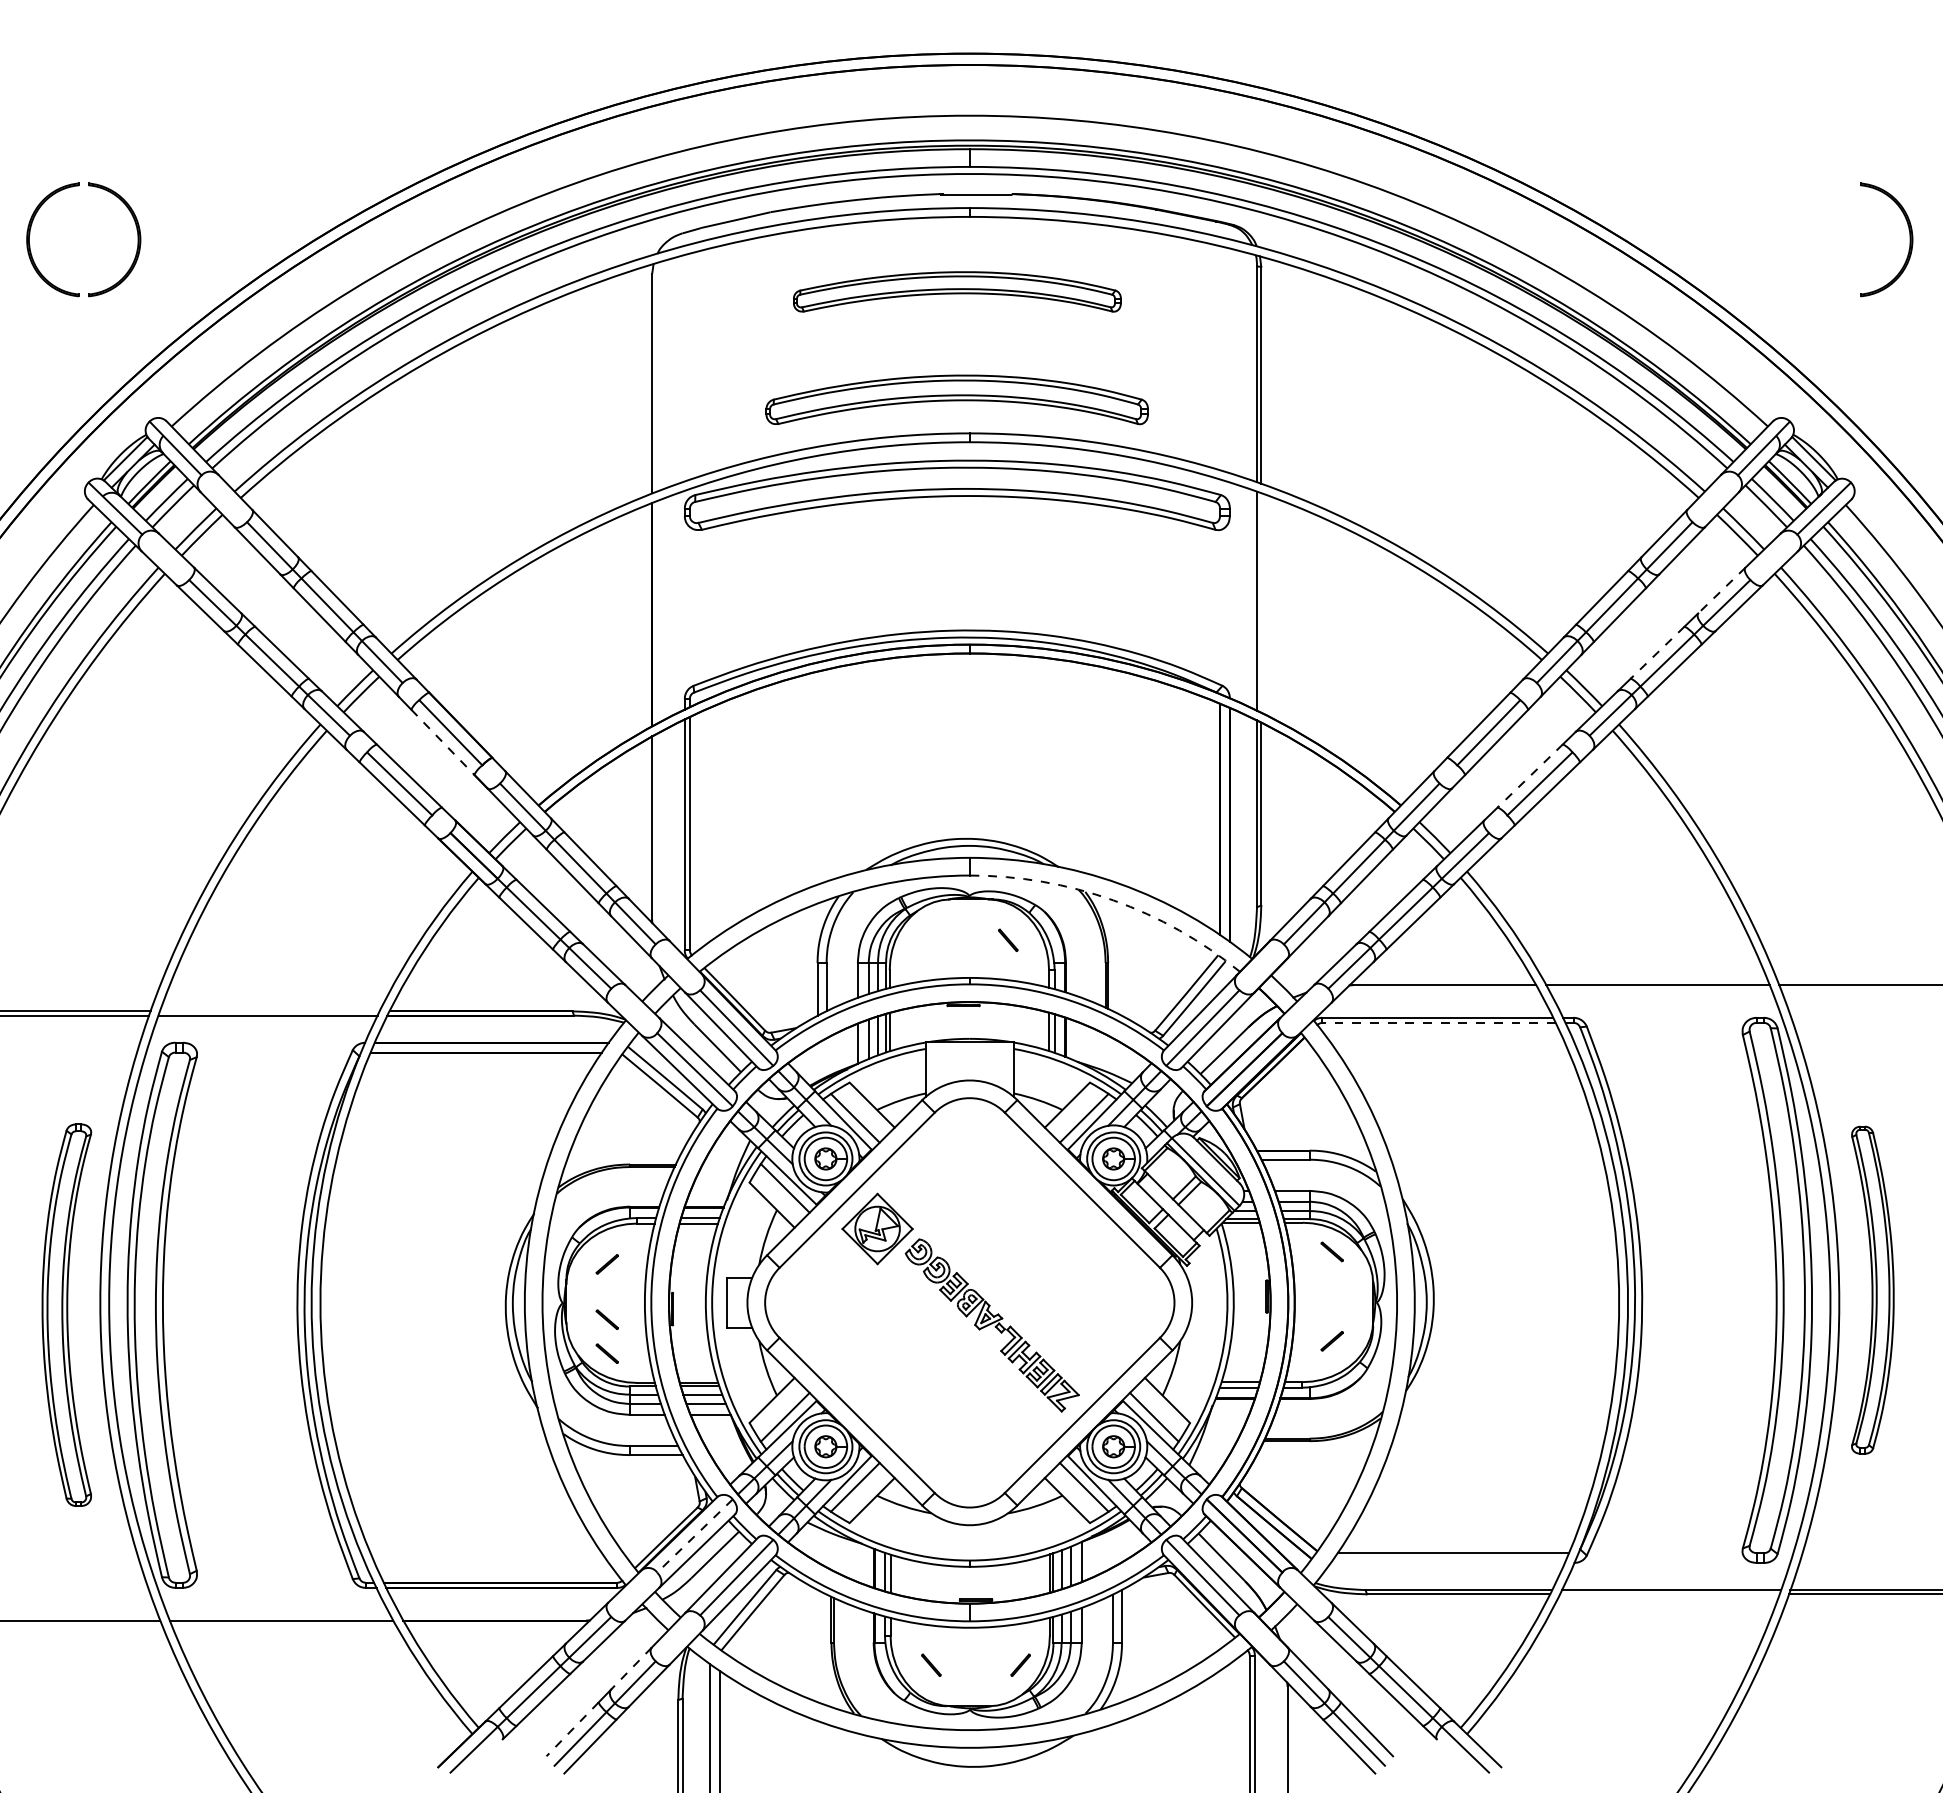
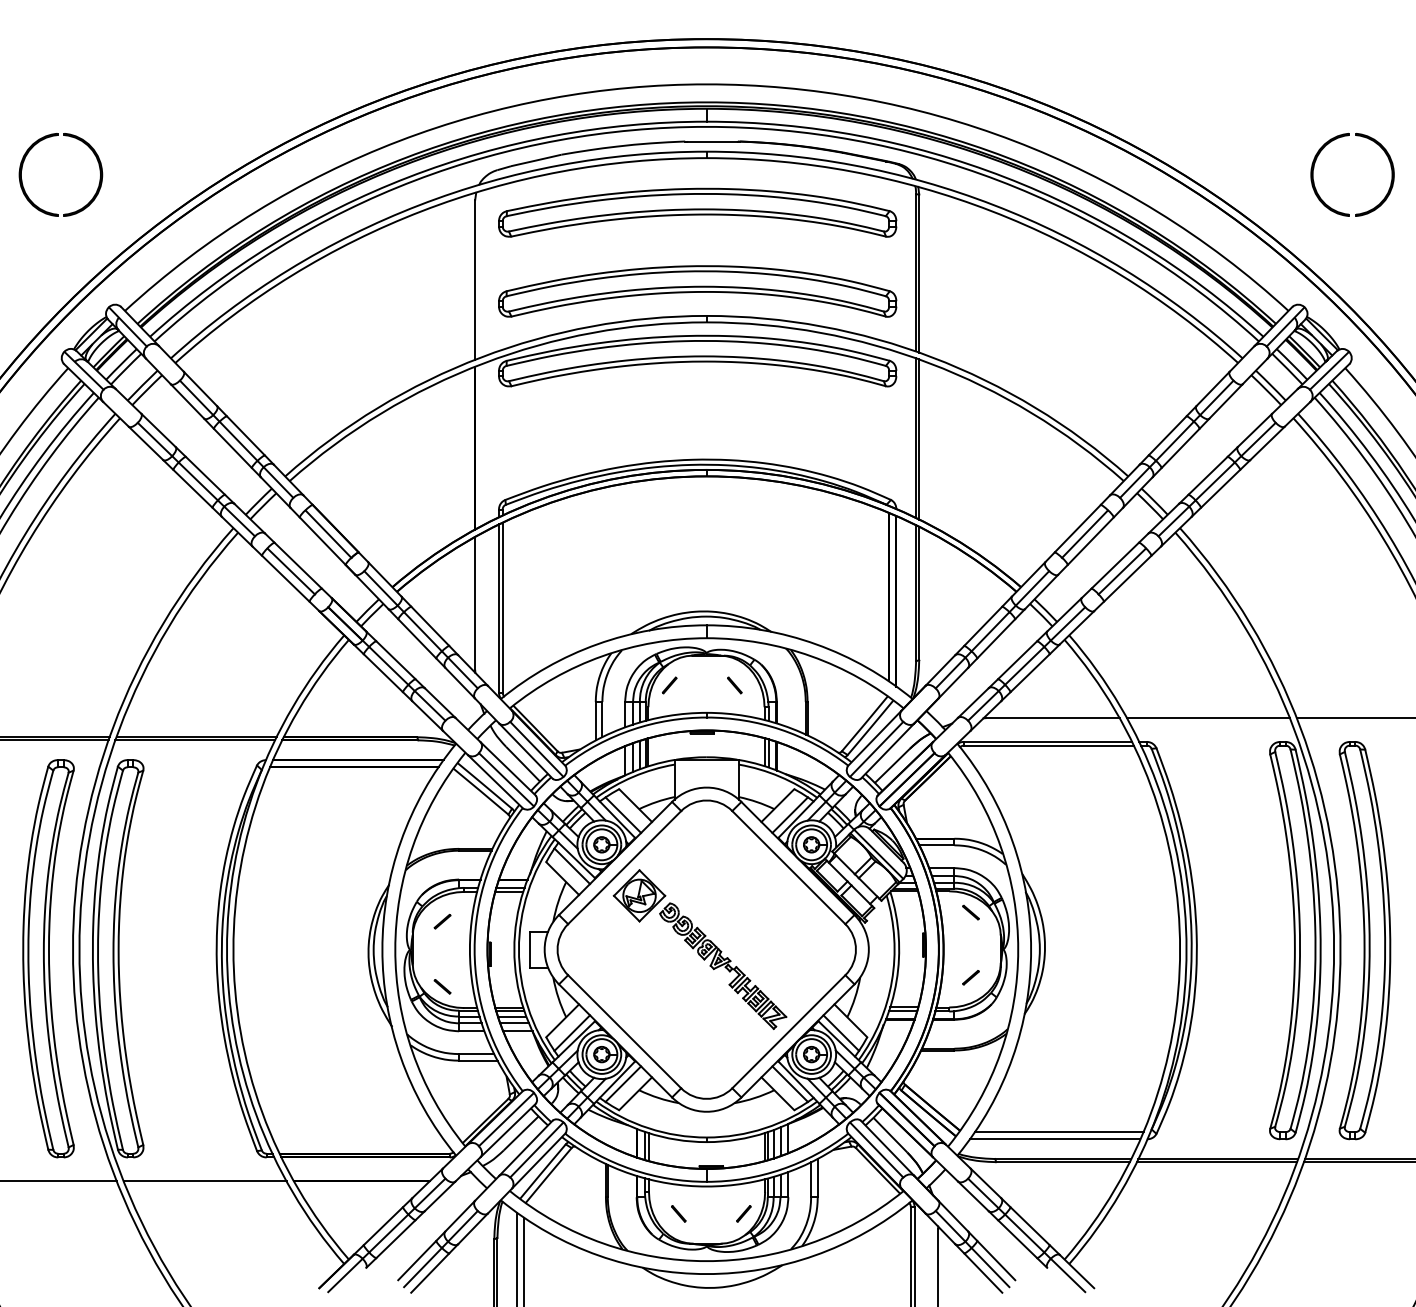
part: (1802, 235) -> (1313, 171), added
part: (957, 291) -> (697, 212), size x1.67
part: (956, 399) -> (697, 291), size x1.43
line: (1721, 590) -> (1254, 430), dashed -> solid
line: (1261, 602) -> (919, 439), added
line: (1657, 652) -> (1208, 475), dashed -> solid
line: (443, 742) -> (323, 541), dashed -> solid
line: (1529, 776) -> (1114, 566), dashed -> solid
arc: (1113, 900) -> (811, 656), dashed -> solid
line: (918, 939) -> (669, 684), added
line: (269, 1011) -> (196, 737), added
line: (1439, 1022) -> (1049, 745), dashed -> solid
part: (1872, 1289) -> (1364, 939), size x1.67
part: (66, 1314) -> (48, 958), size x1.43
line: (606, 1319) -> (441, 961), removed
line: (695, 1535) -> (506, 1119), dashed -> solid
line: (1447, 1563) -> (1054, 1139), added
line: (1669, 1594) -> (1216, 1162), added
line: (631, 1668) -> (460, 1216), dashed -> solid
line: (572, 1729) -> (417, 1260), dashed -> solid

